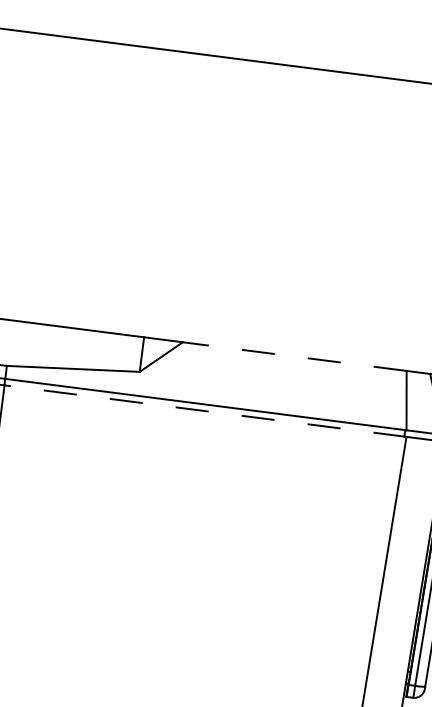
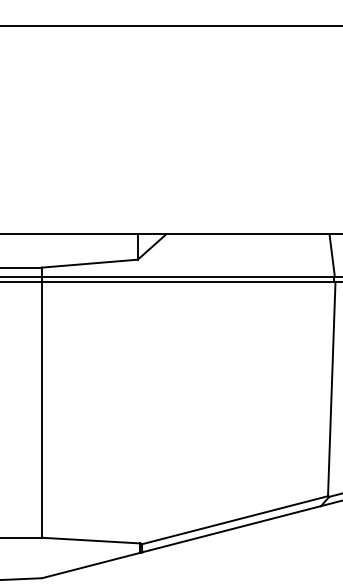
line: (294, 356) -> (247, 234), dashed -> solid
line: (205, 410) -> (188, 281), dashed -> solid

